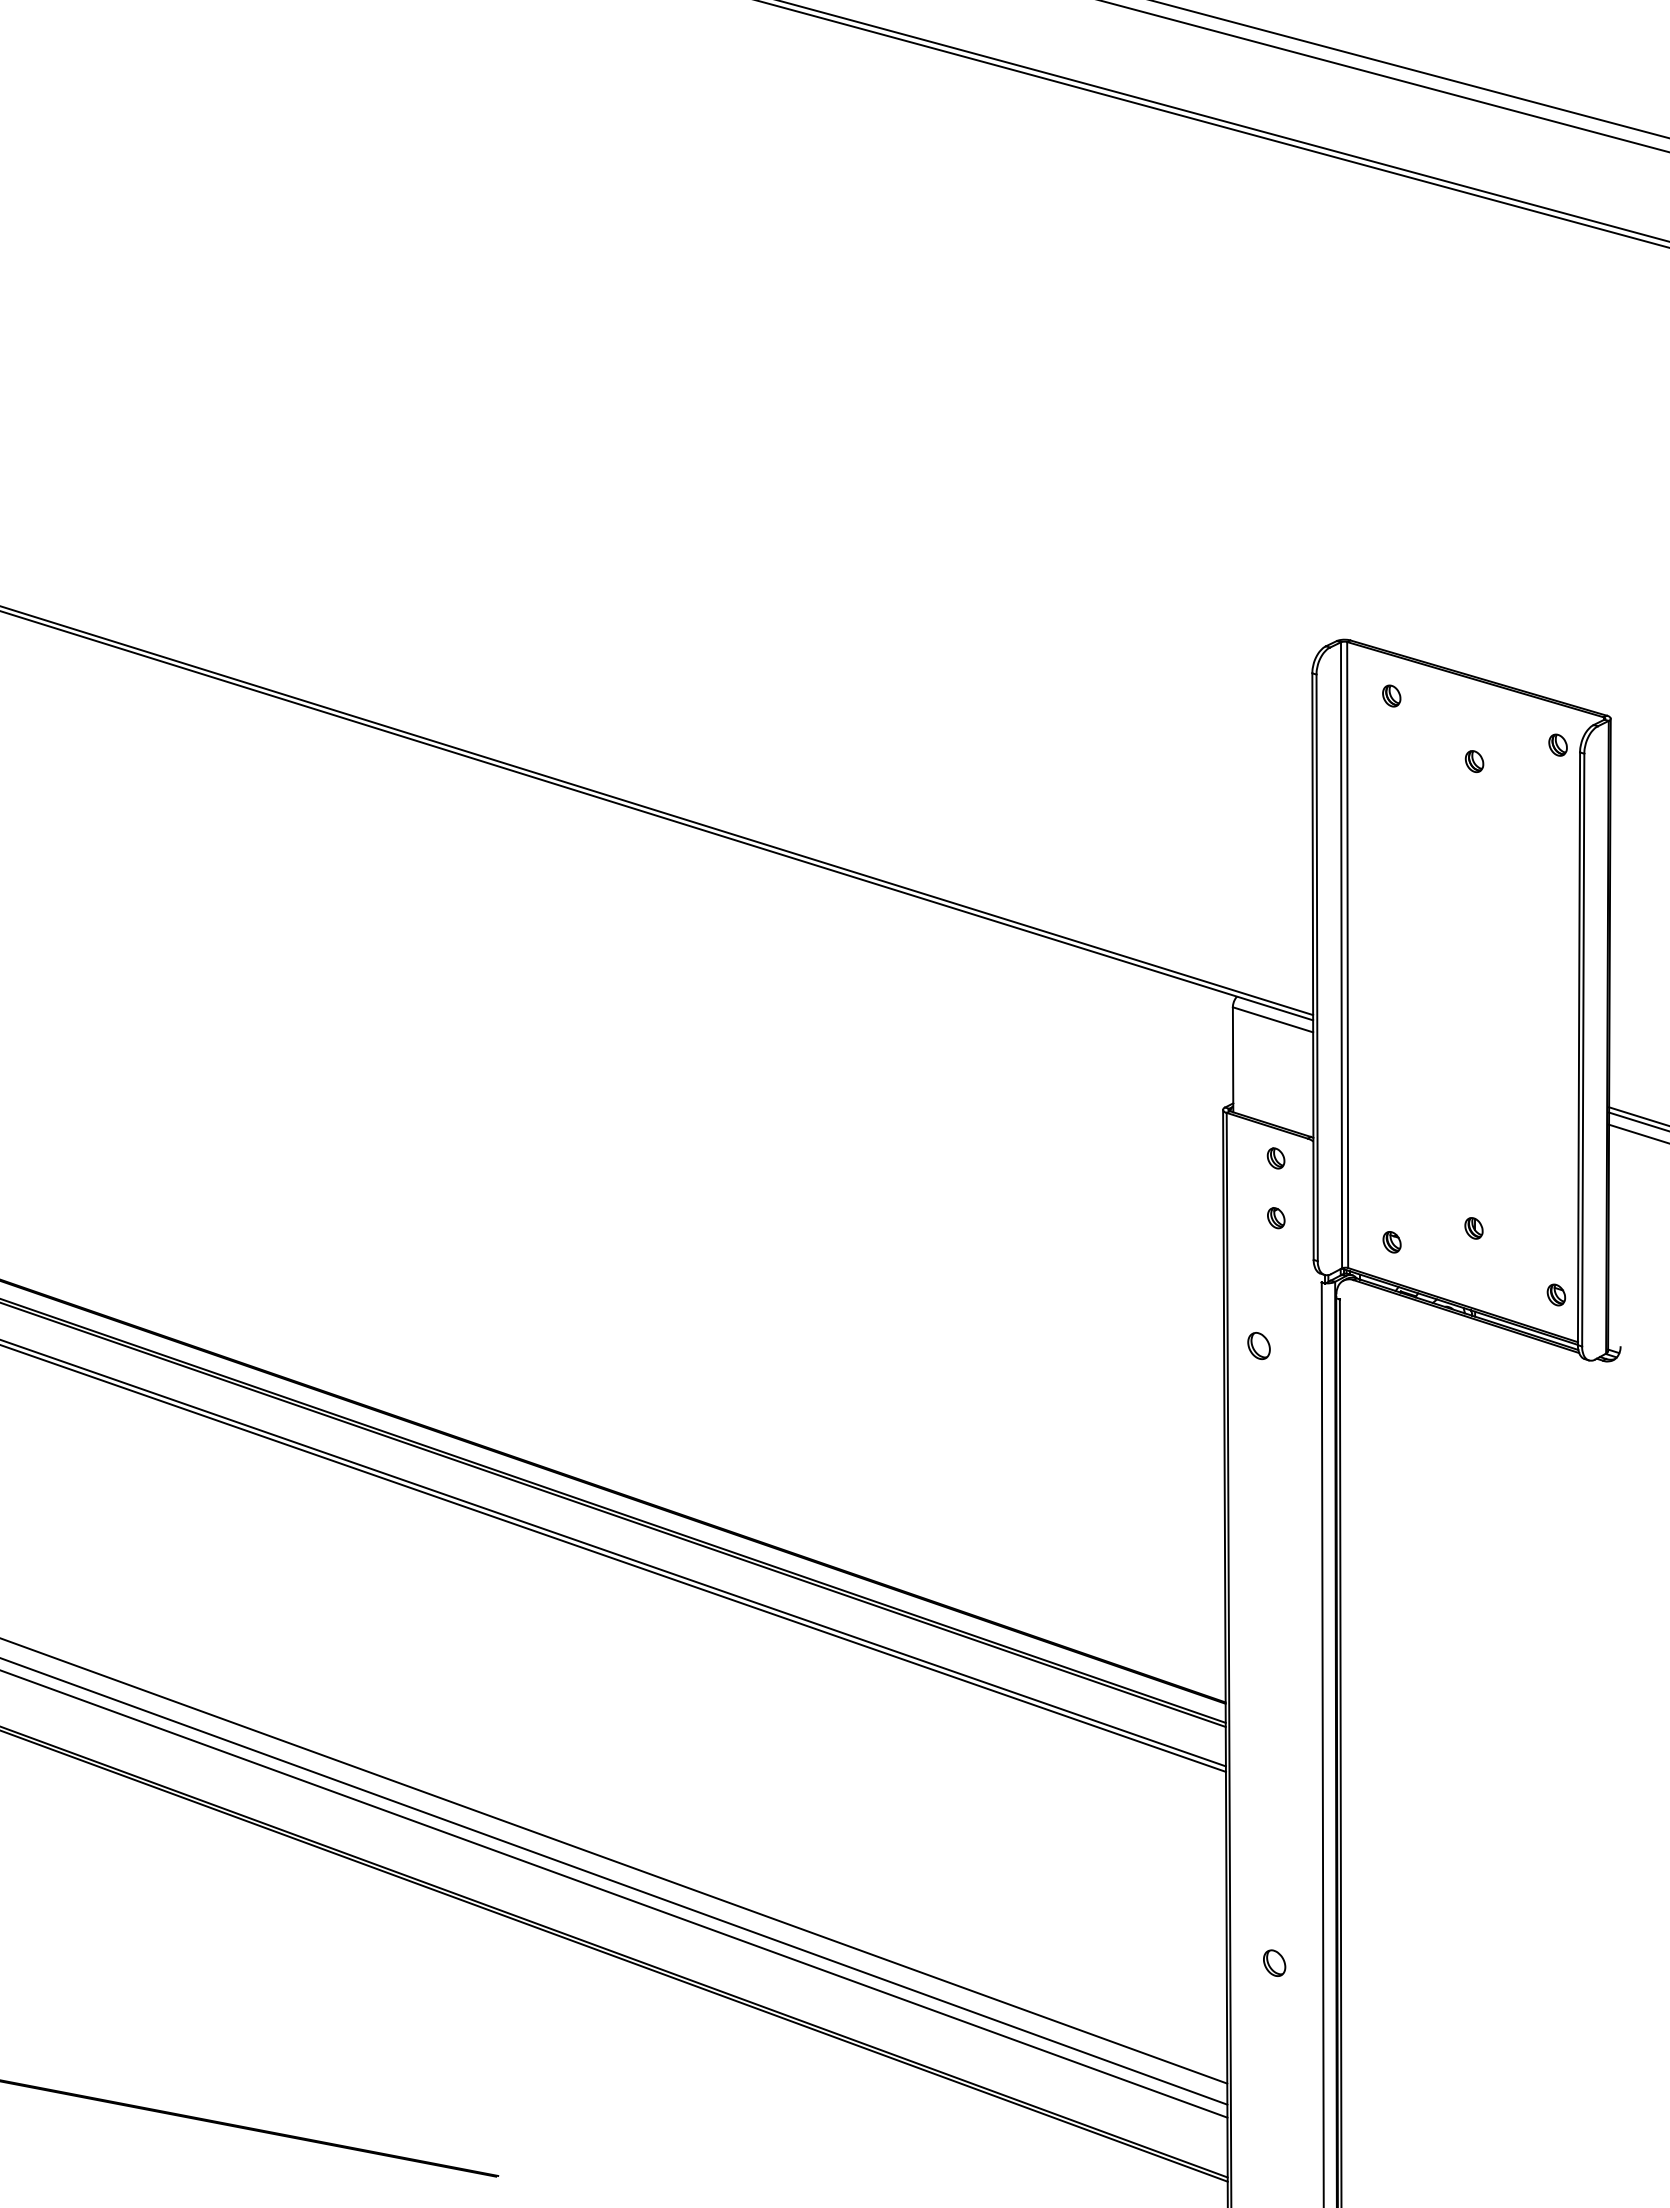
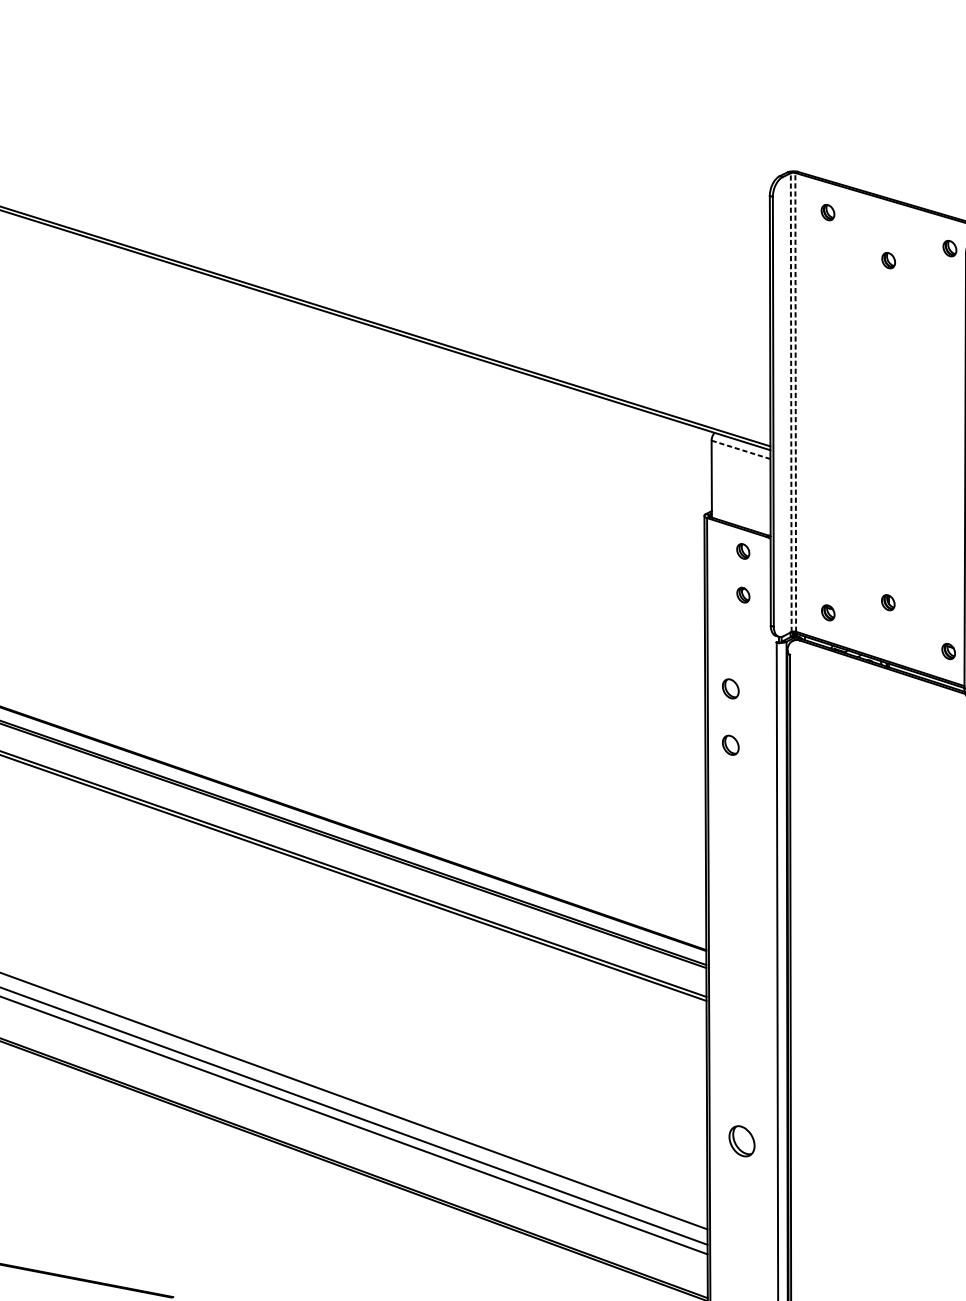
line: (1341, 954) -> (791, 401), solid -> dashed
line: (1347, 954) -> (795, 401), solid -> dashed
line: (1272, 1019) -> (740, 449), solid -> dashed
part: (1258, 1422) -> (730, 744), added
part: (1274, 1962) -> (742, 1140), size x1.6

